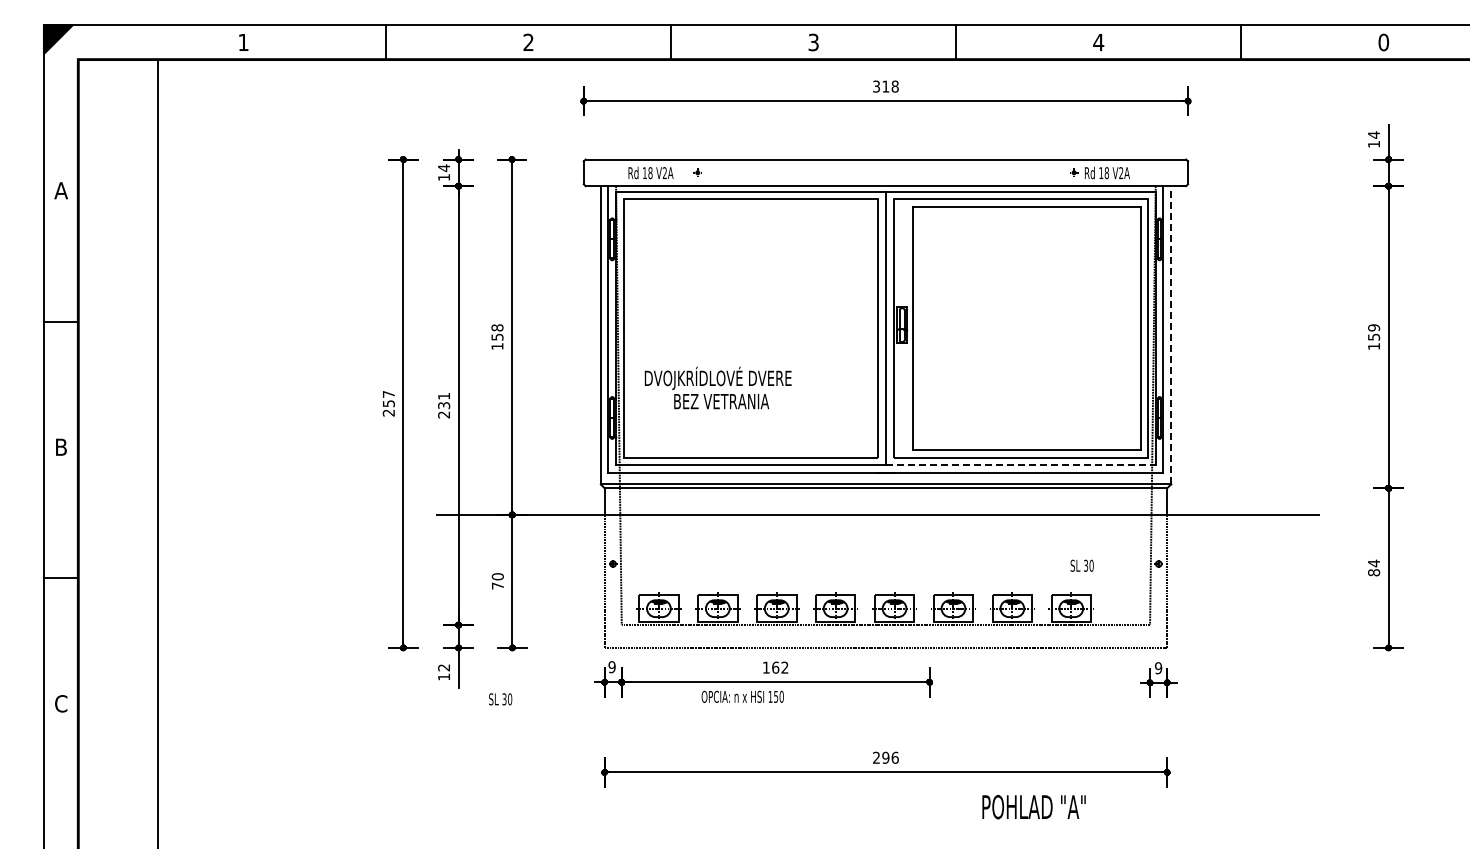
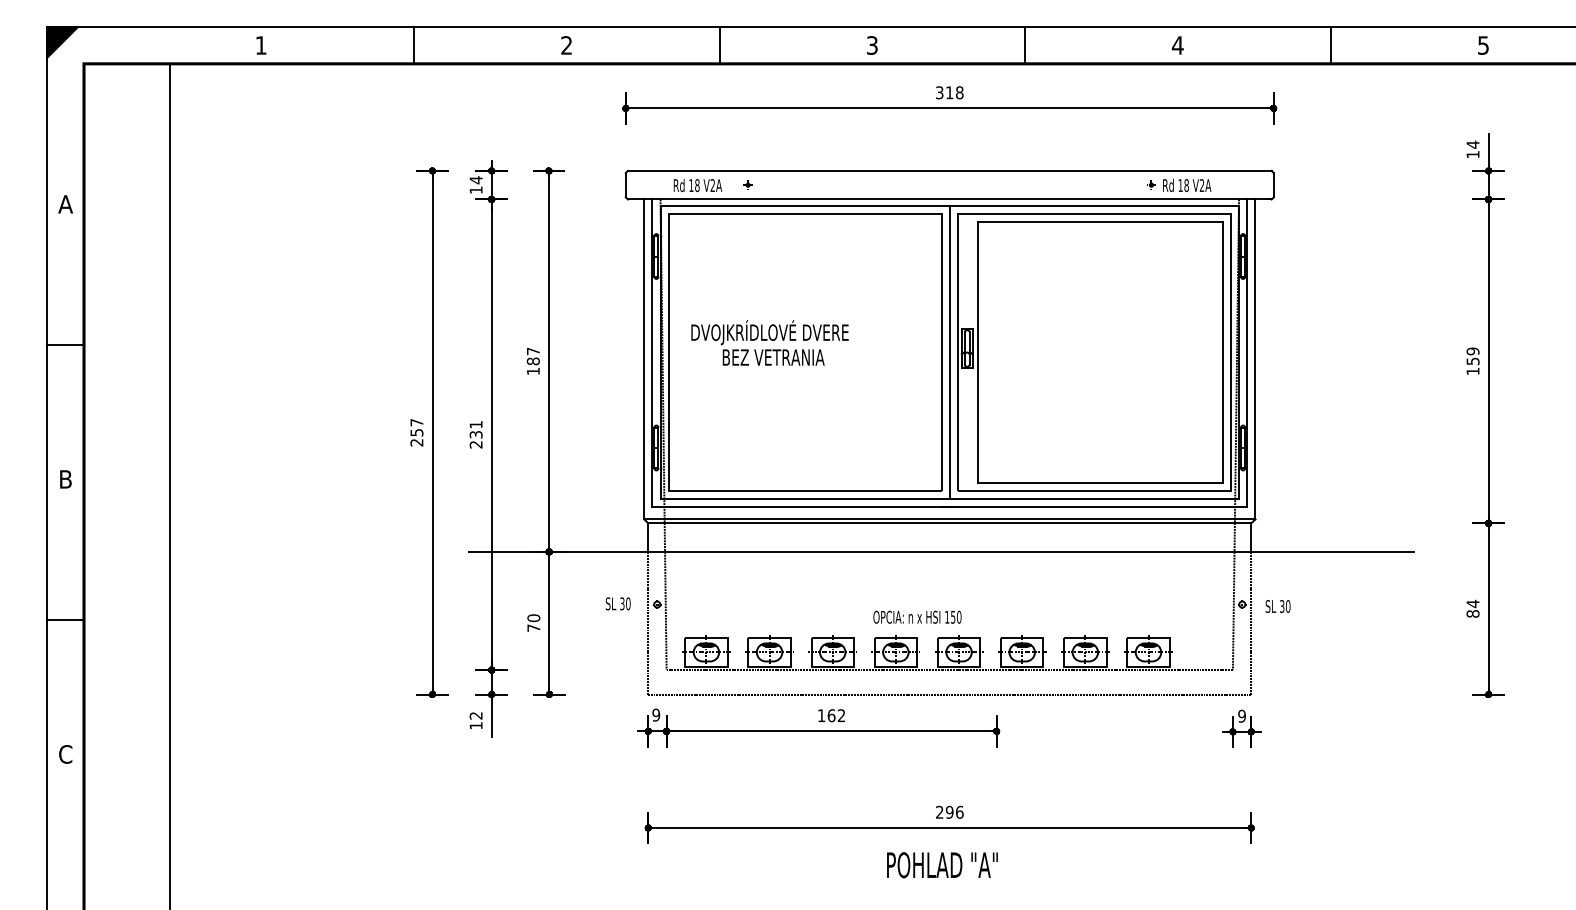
text: (1383, 42) -> (1483, 45), 0 -> 5
text: (497, 332) -> (533, 356), 158 -> 187
line: (1170, 334) -> (1254, 358), dashed -> solid
text: (717, 387) -> (769, 342), moved
line: (1020, 465) -> (1094, 498), dashed -> solid
text: (1081, 565) -> (1277, 606), moved
text: (742, 696) -> (917, 616), moved
text: (500, 699) -> (618, 604), moved
text: (1033, 807) -> (941, 865), moved

